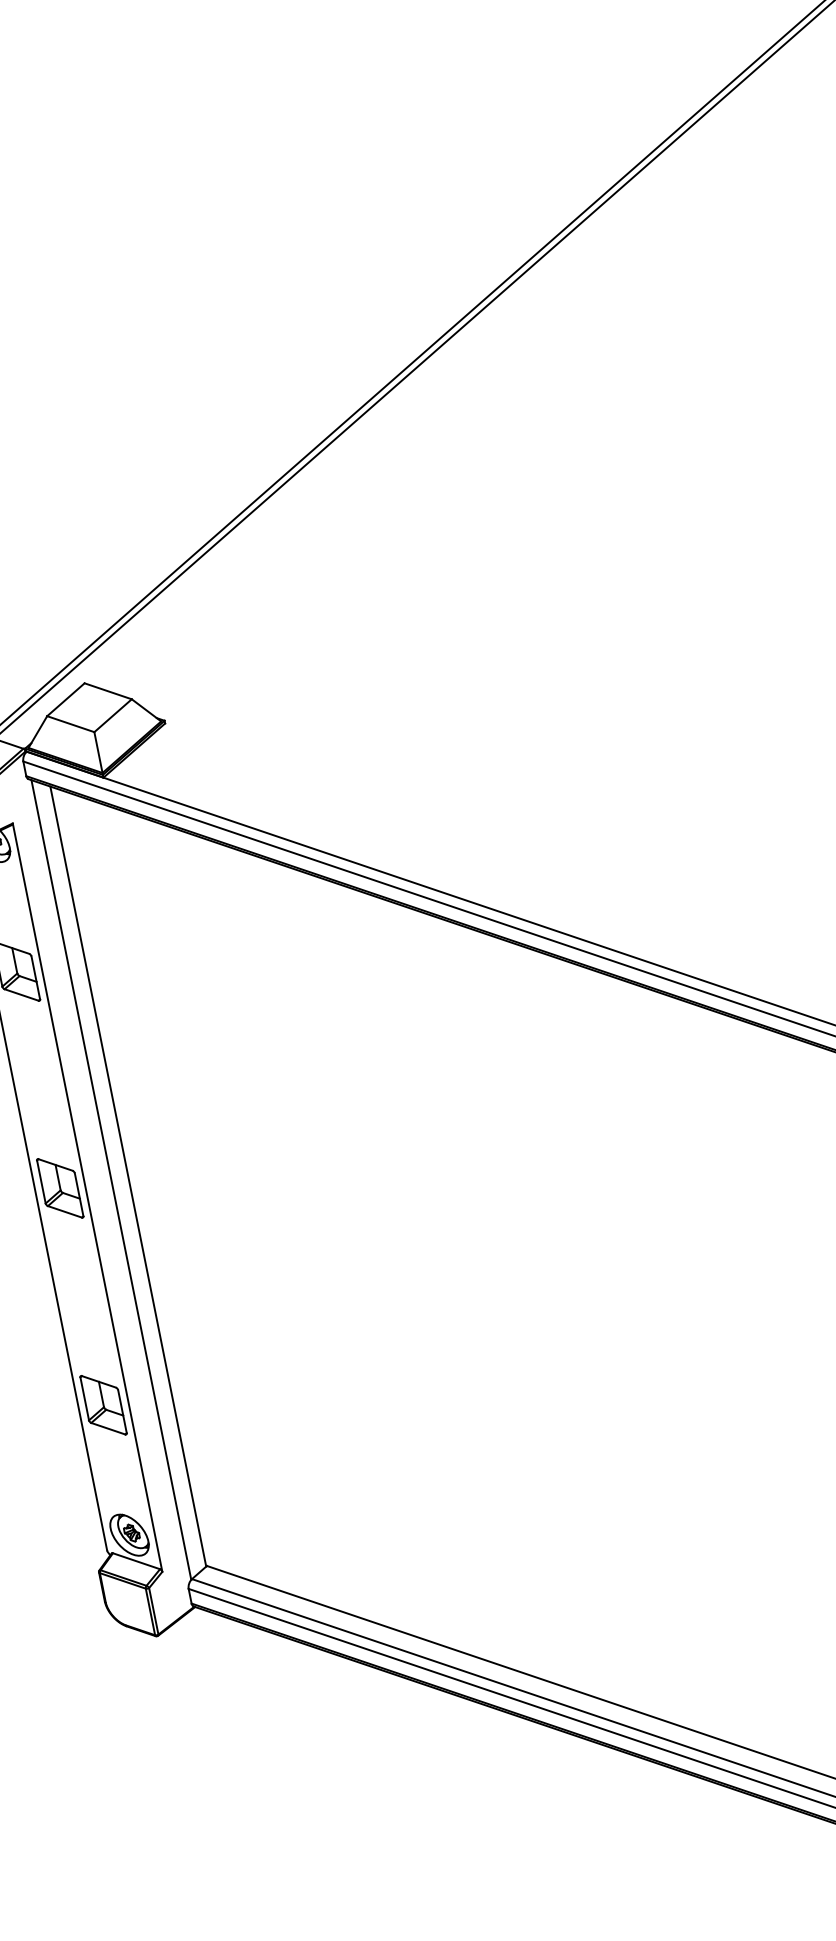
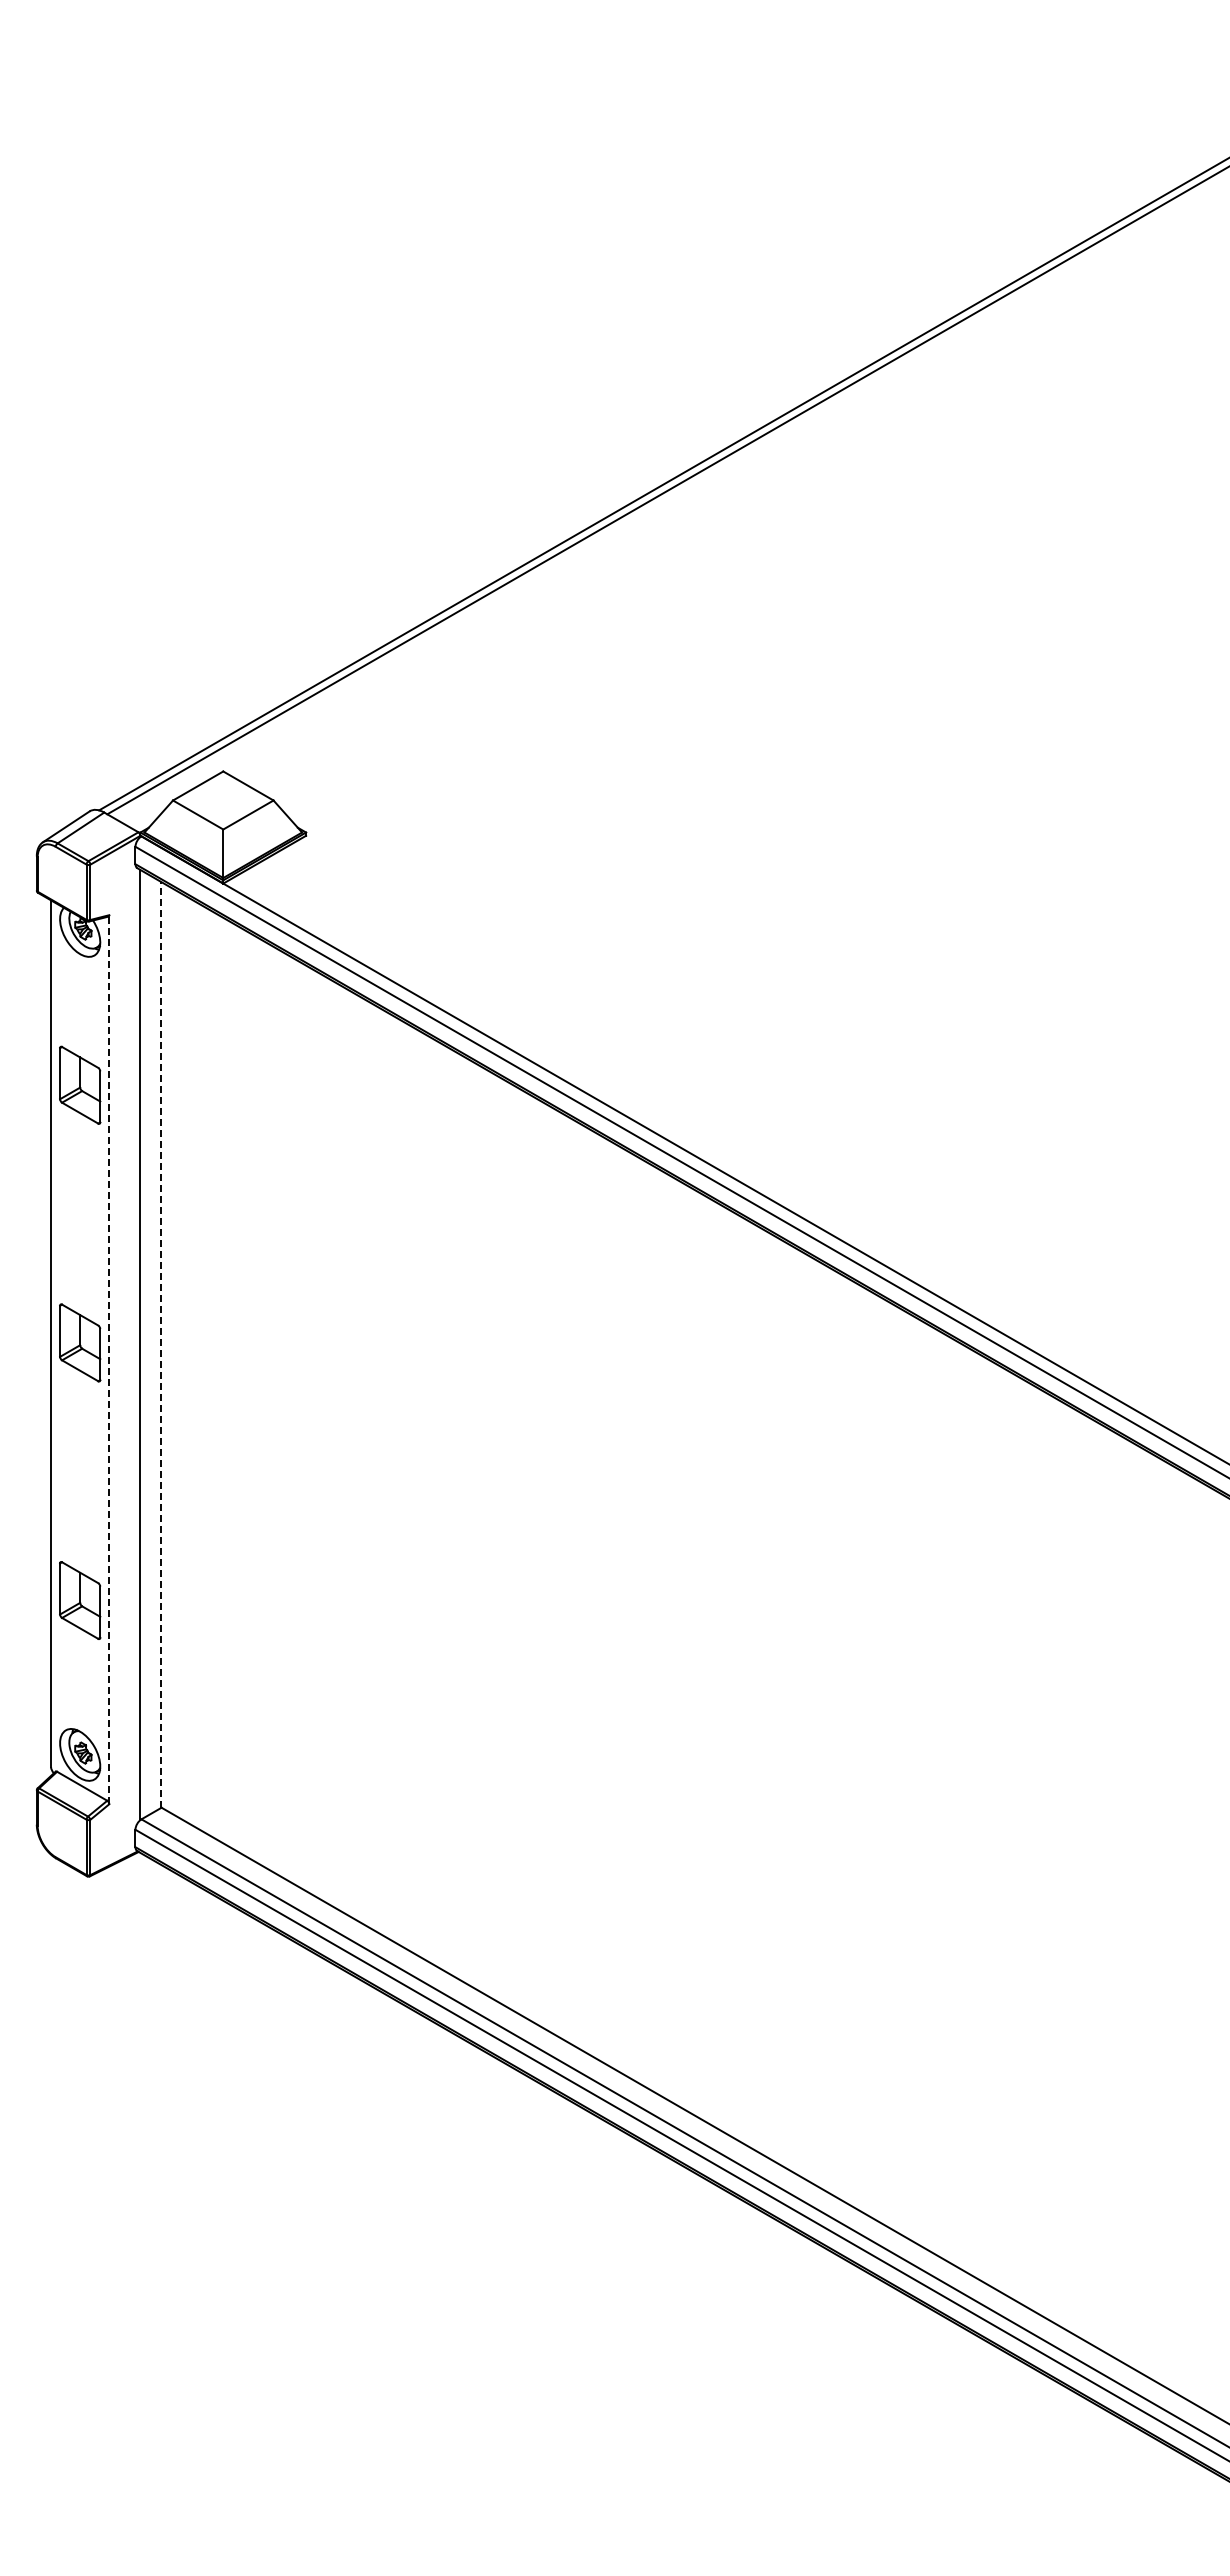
line: (128, 1176) -> (160, 1344), solid -> dashed
line: (87, 1197) -> (109, 1359), solid -> dashed

